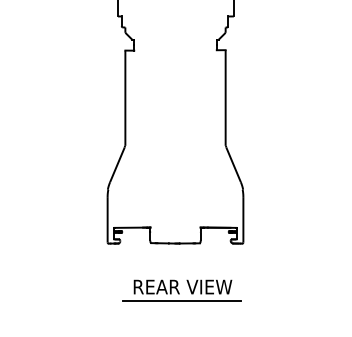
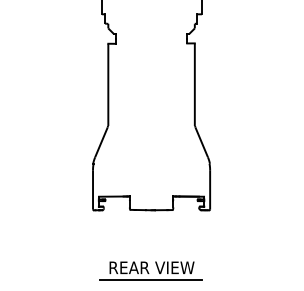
part: (181, 290) -> (150, 270), moved

